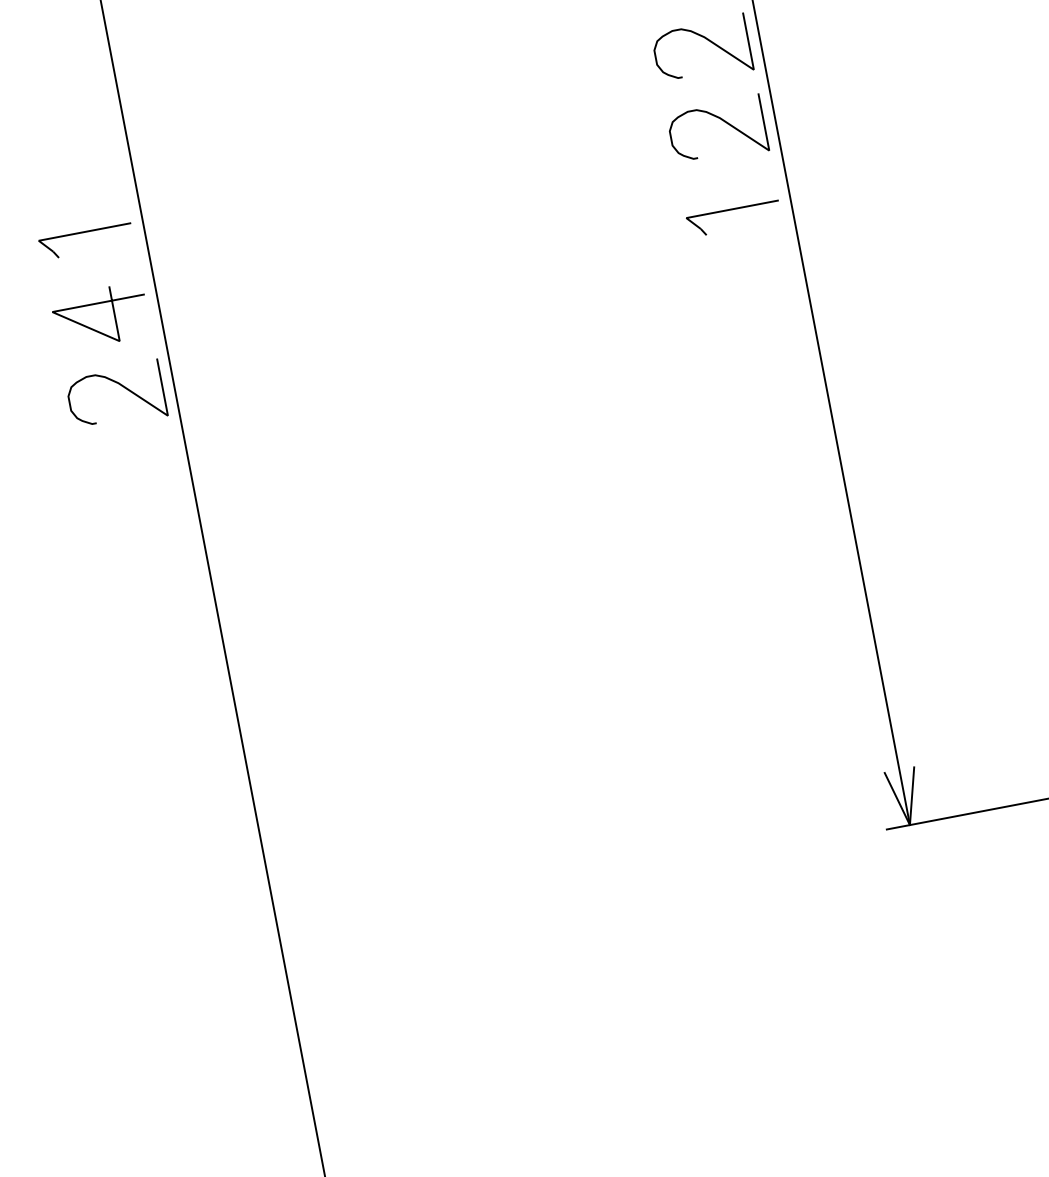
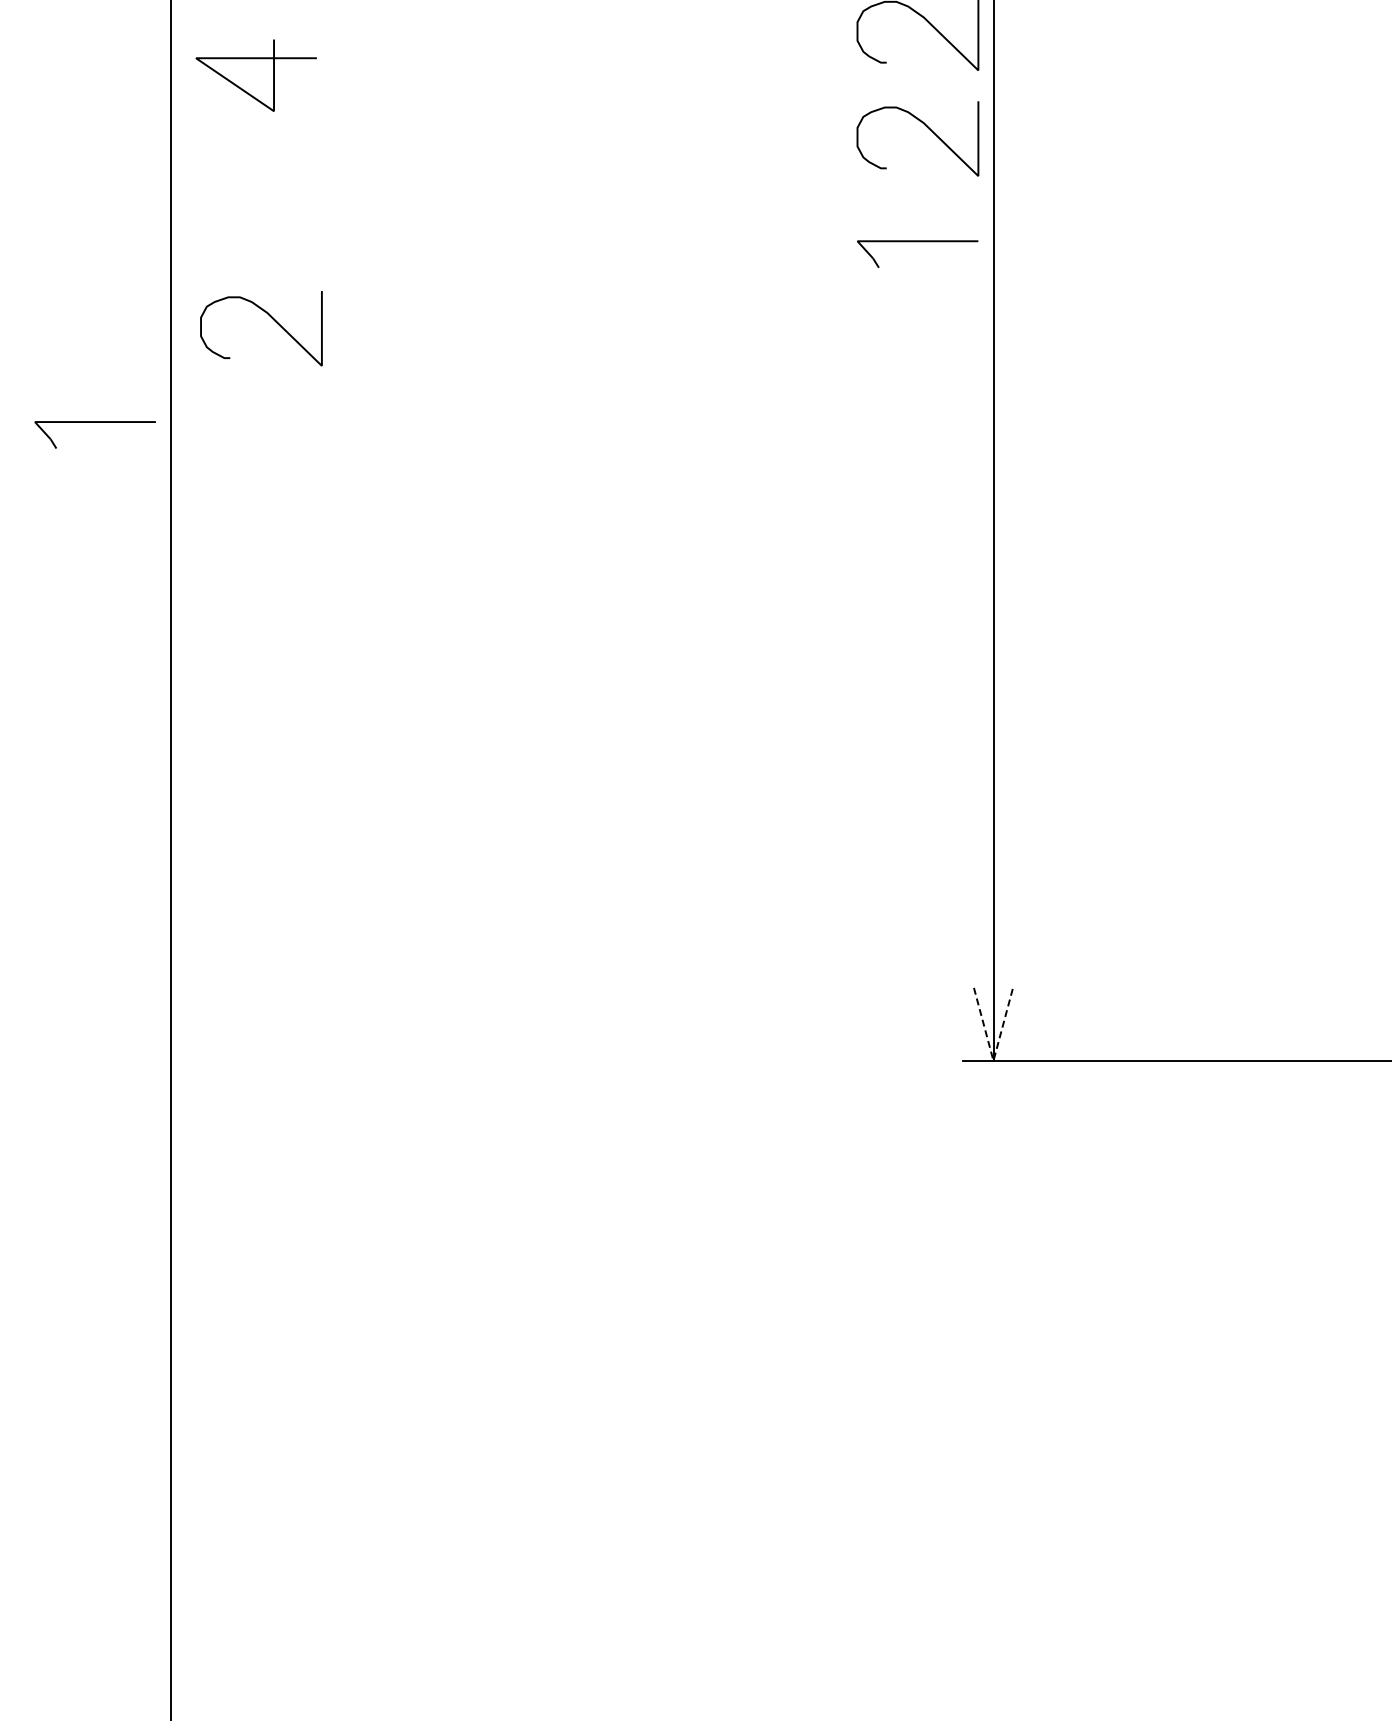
part: (84, 232) -> (94, 422), moved
line: (98, 304) -> (255, 59), moved
curve: (122, 386) -> (271, 318), moved
line: (909, 824) -> (993, 1060), solid -> dashed

